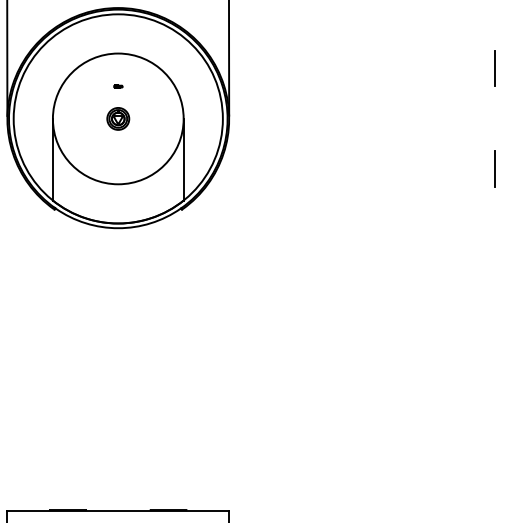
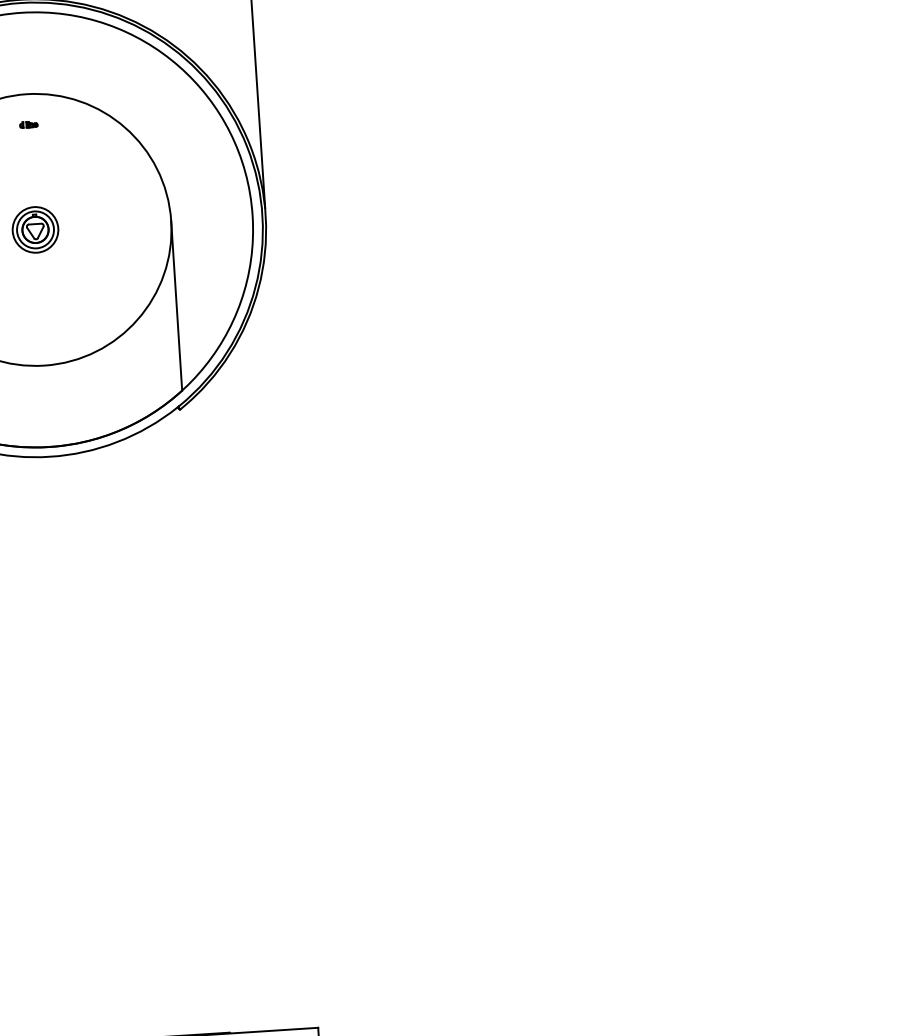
line: (495, 68) -> (811, 74), removed
part: (118, 86) -> (29, 125), moved
line: (495, 169) -> (825, 284), removed

